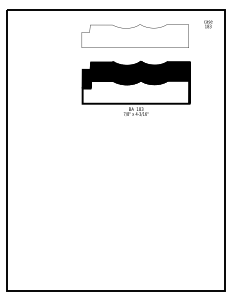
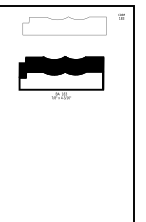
part: (135, 87) -> (60, 77), moved

